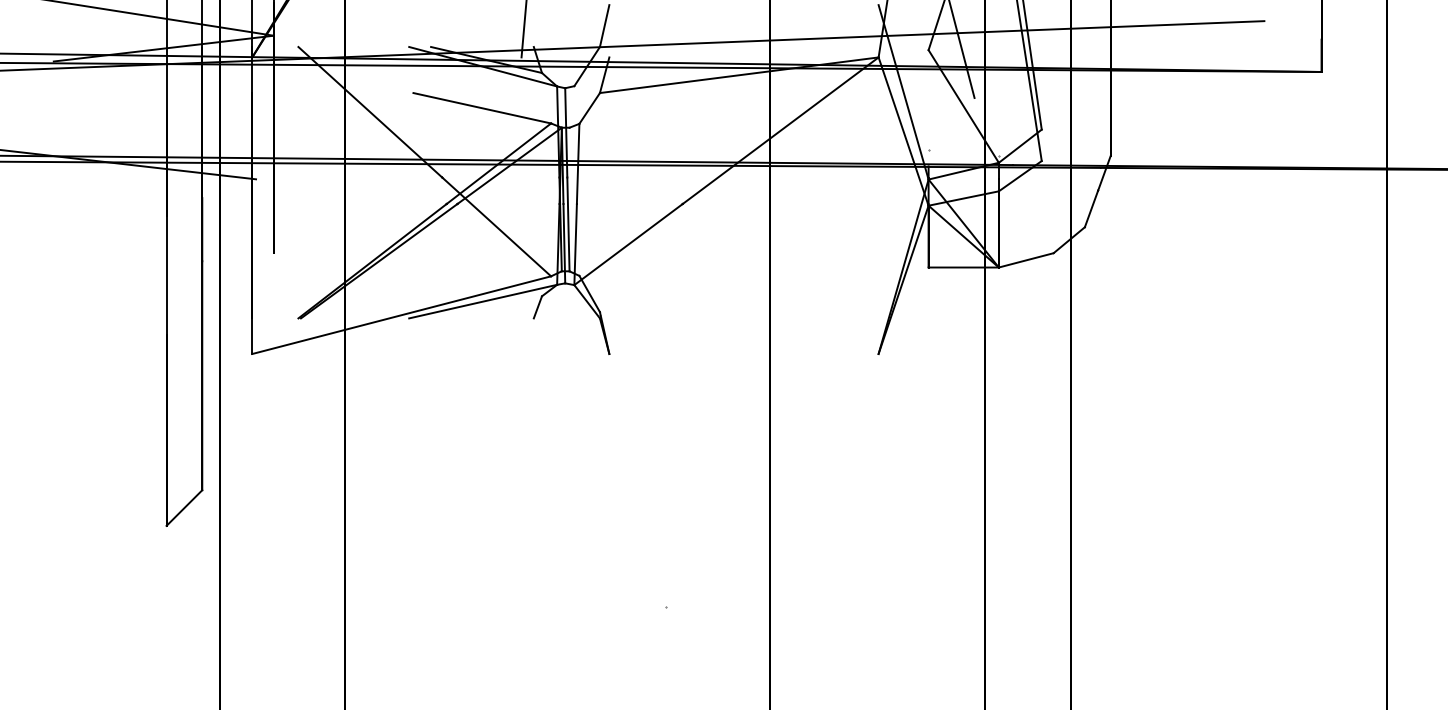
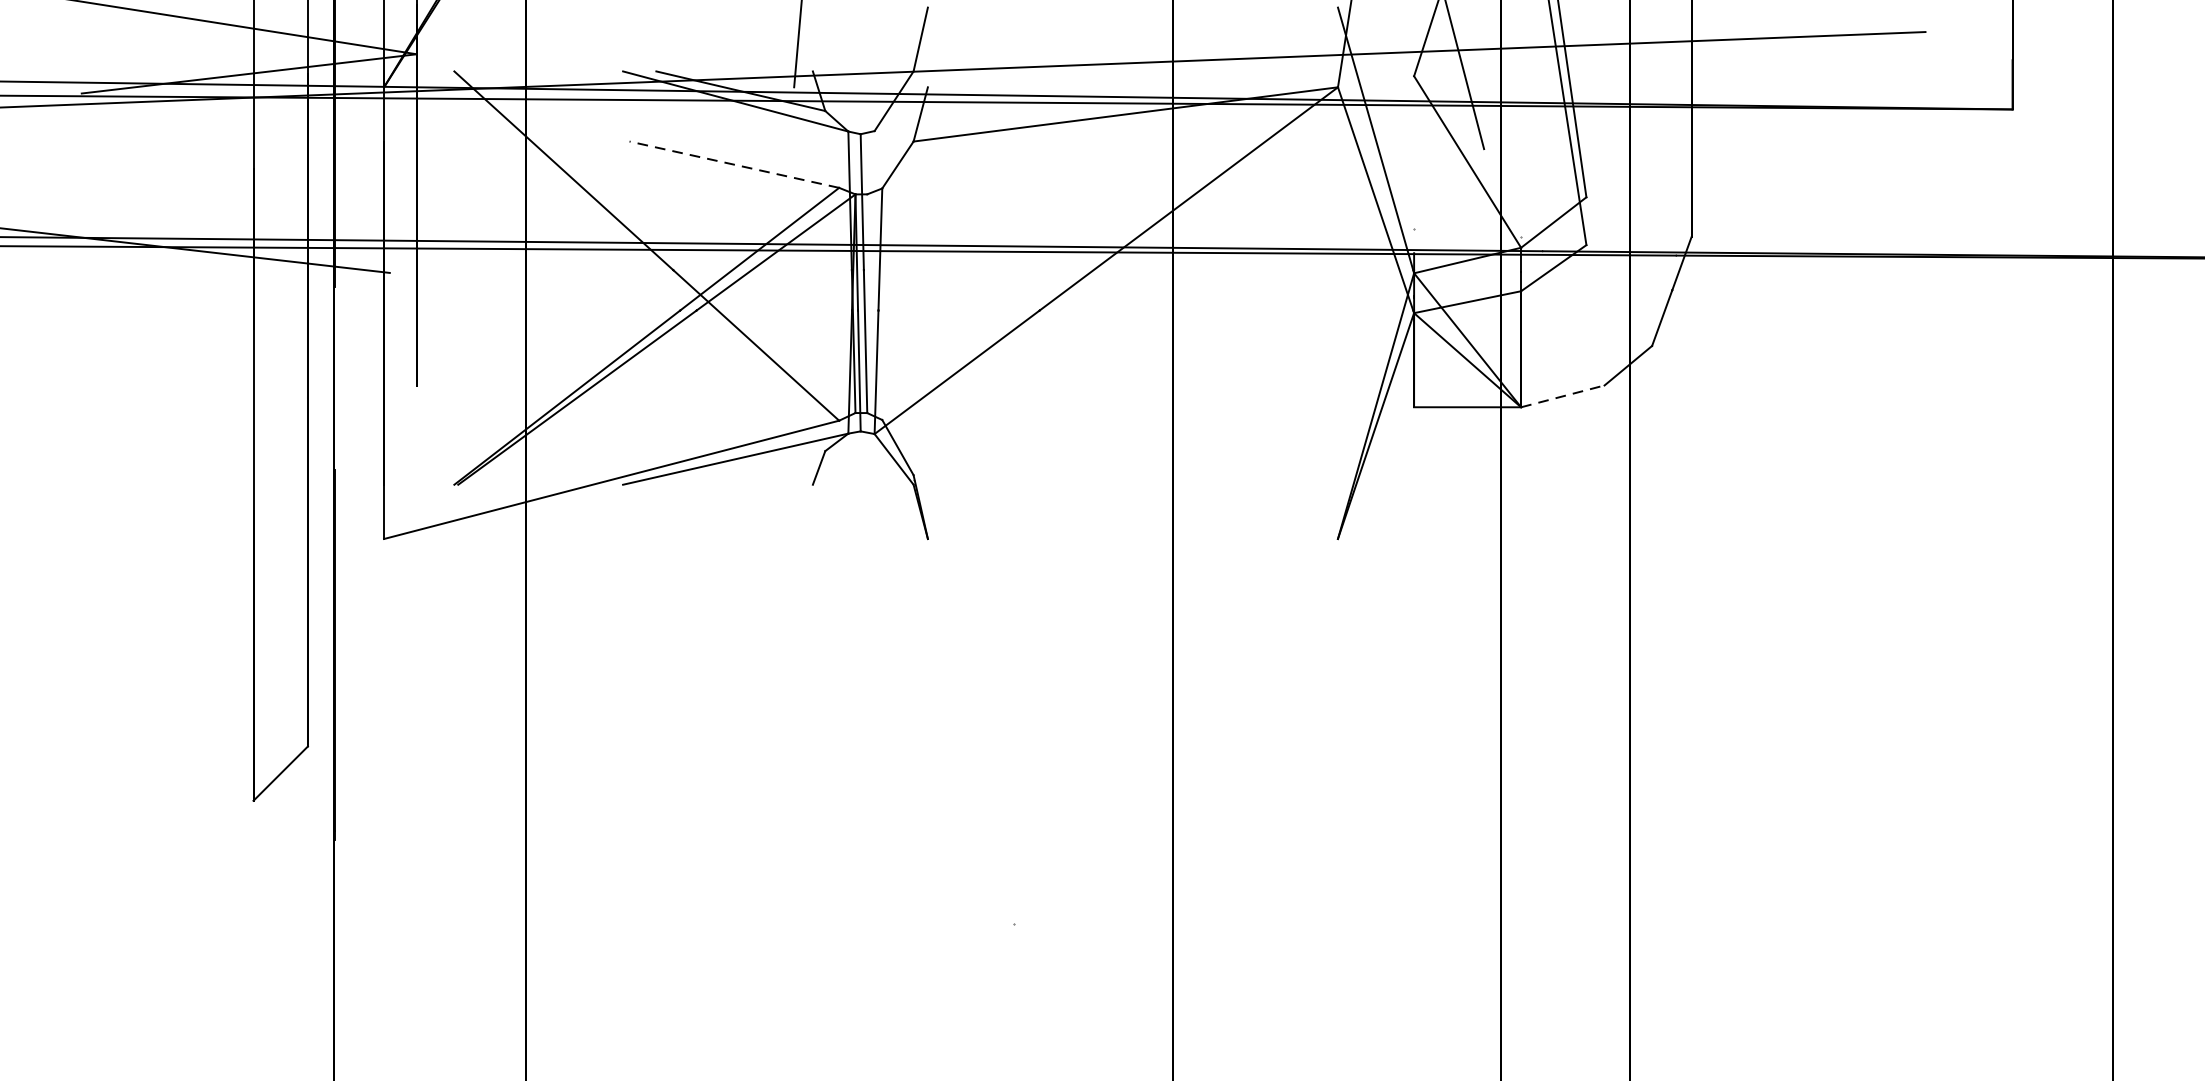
line: (481, 108) -> (733, 165), solid -> dashed
line: (1026, 260) -> (1563, 396), solid -> dashed

